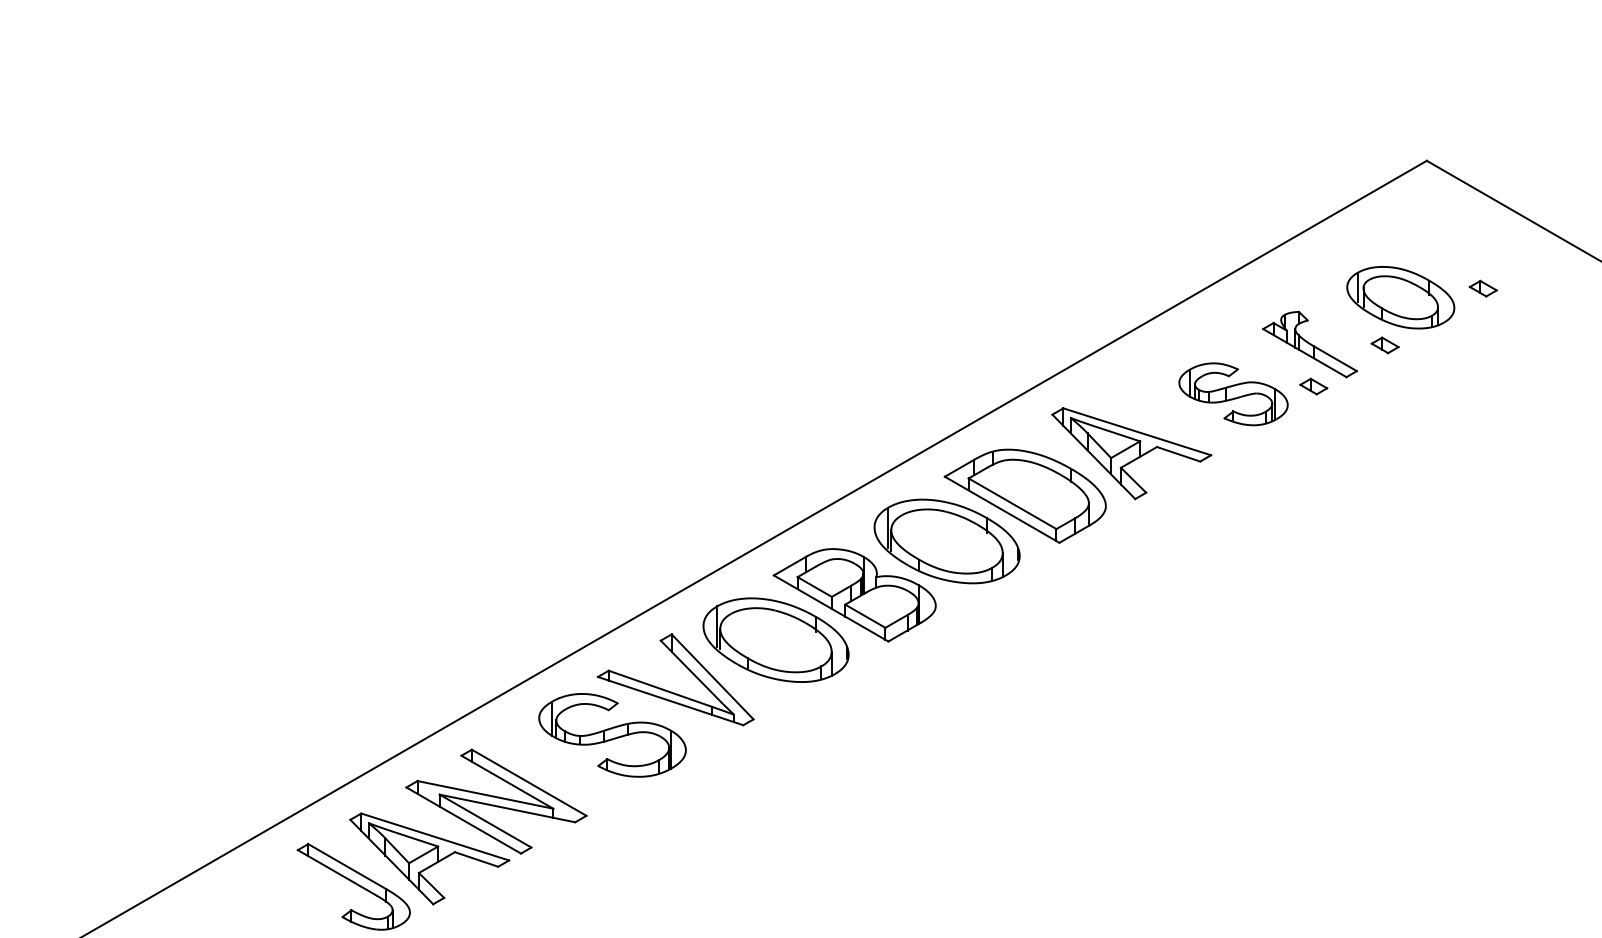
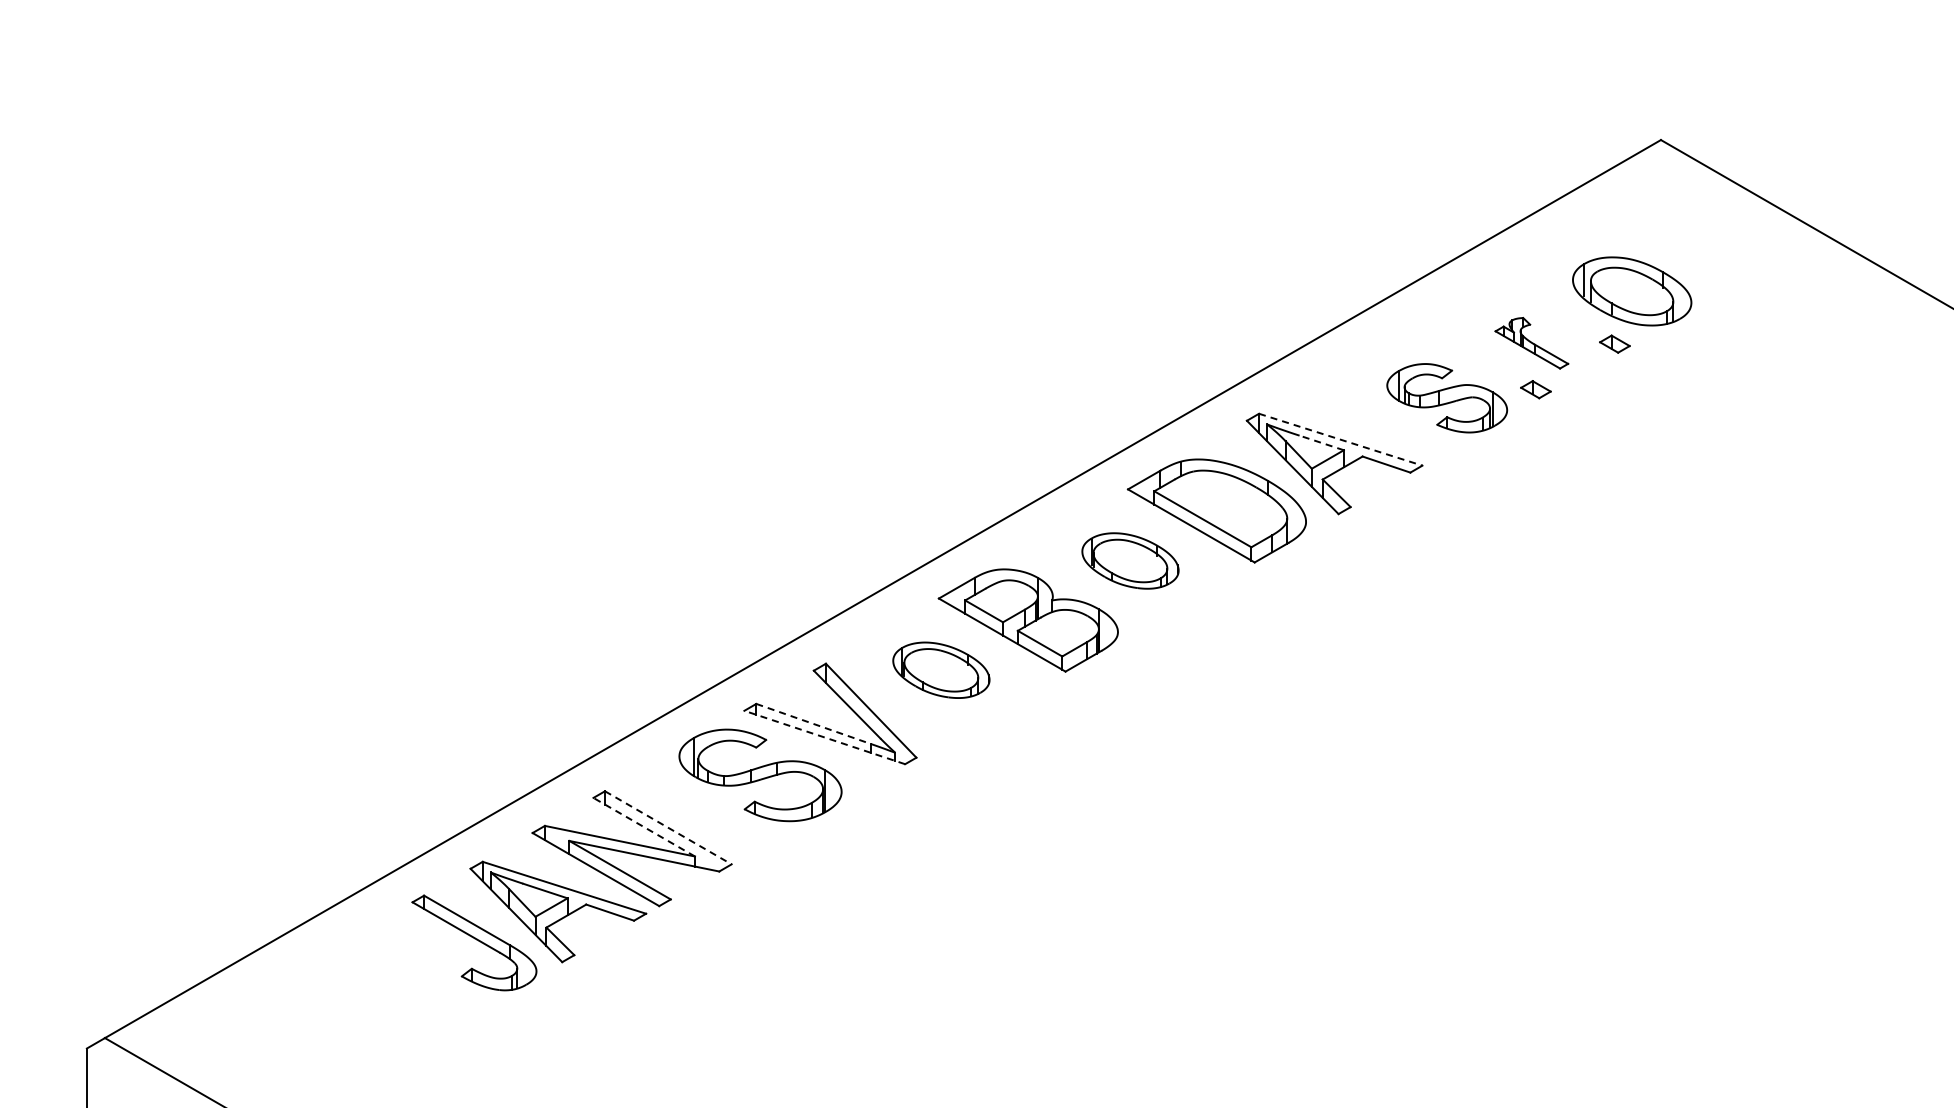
part: (1483, 288) -> (1723, 281), removed
part: (1309, 344) -> (1531, 343), size x0.7
line: (1137, 431) -> (1340, 439), solid -> dashed
line: (1119, 434) -> (1321, 442), solid -> dashed
part: (947, 541) -> (1130, 560), size x0.6
part: (776, 640) -> (941, 670), size x0.6
line: (660, 688) -> (813, 723), solid -> dashed
line: (670, 701) -> (824, 737), solid -> dashed
line: (507, 782) -> (644, 827), solid -> dashed
line: (529, 783) -> (668, 828), solid -> dashed

